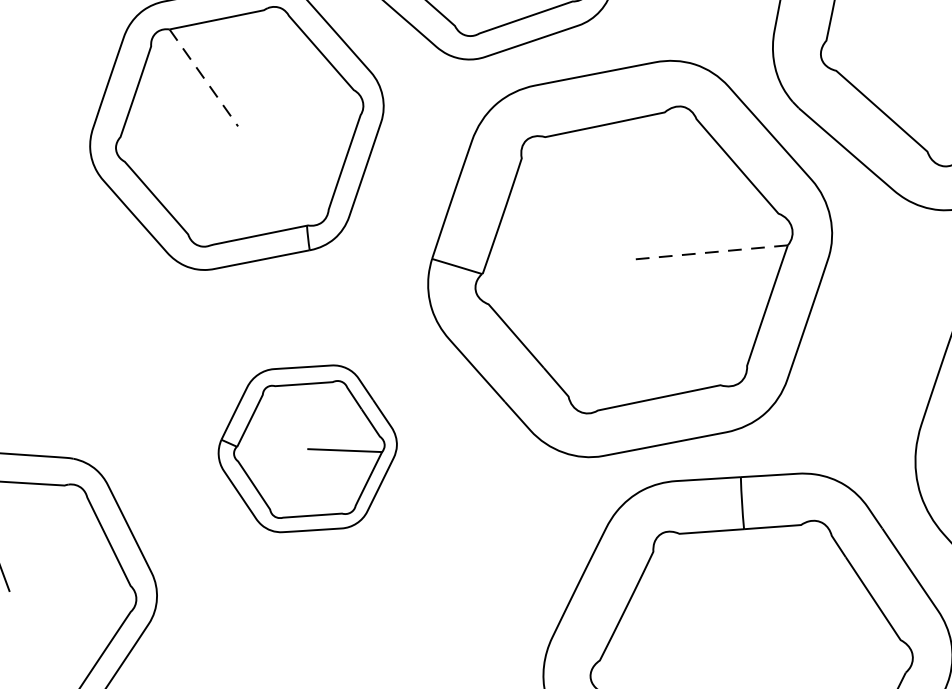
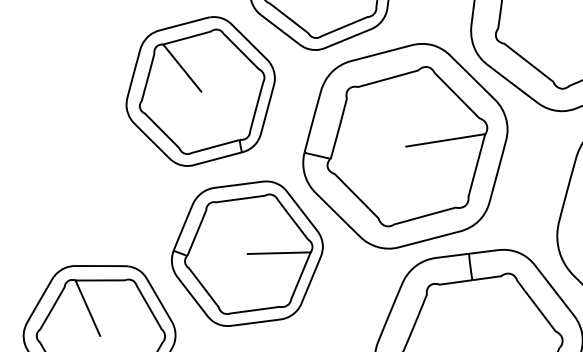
line: (204, 78) -> (182, 68), dashed -> solid
line: (709, 252) -> (445, 140), dashed -> solid
part: (307, 448) -> (247, 253), size x1.67

